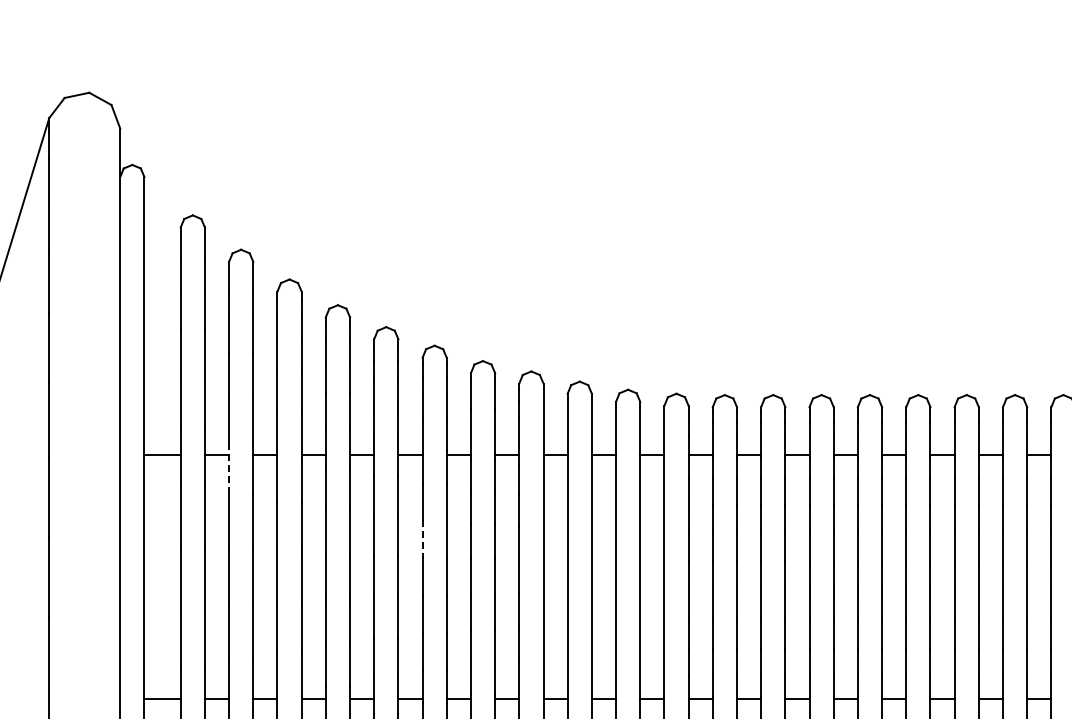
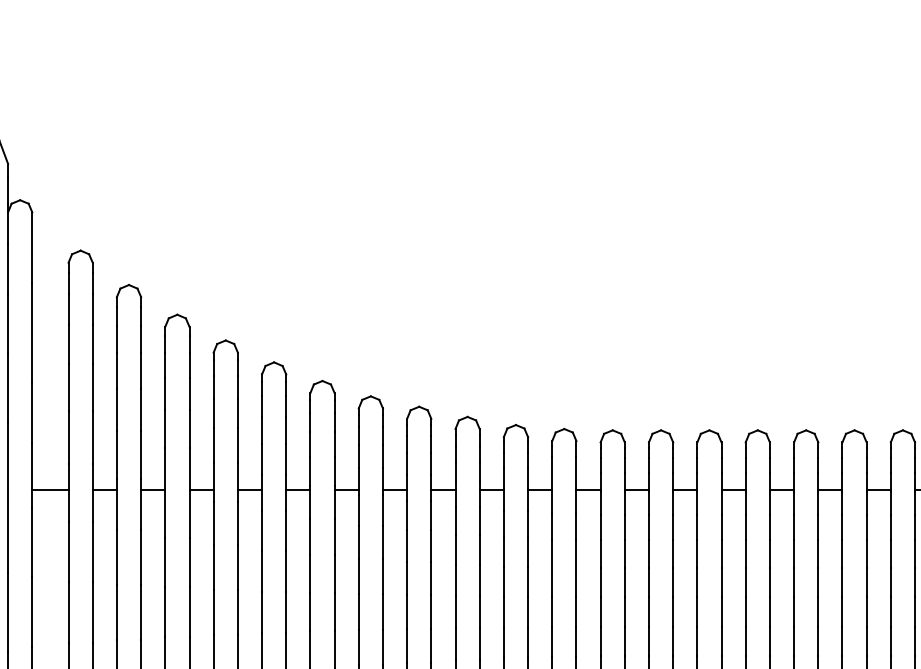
line: (229, 469) -> (117, 504), dashed -> solid
line: (422, 538) -> (310, 573), dashed -> solid

